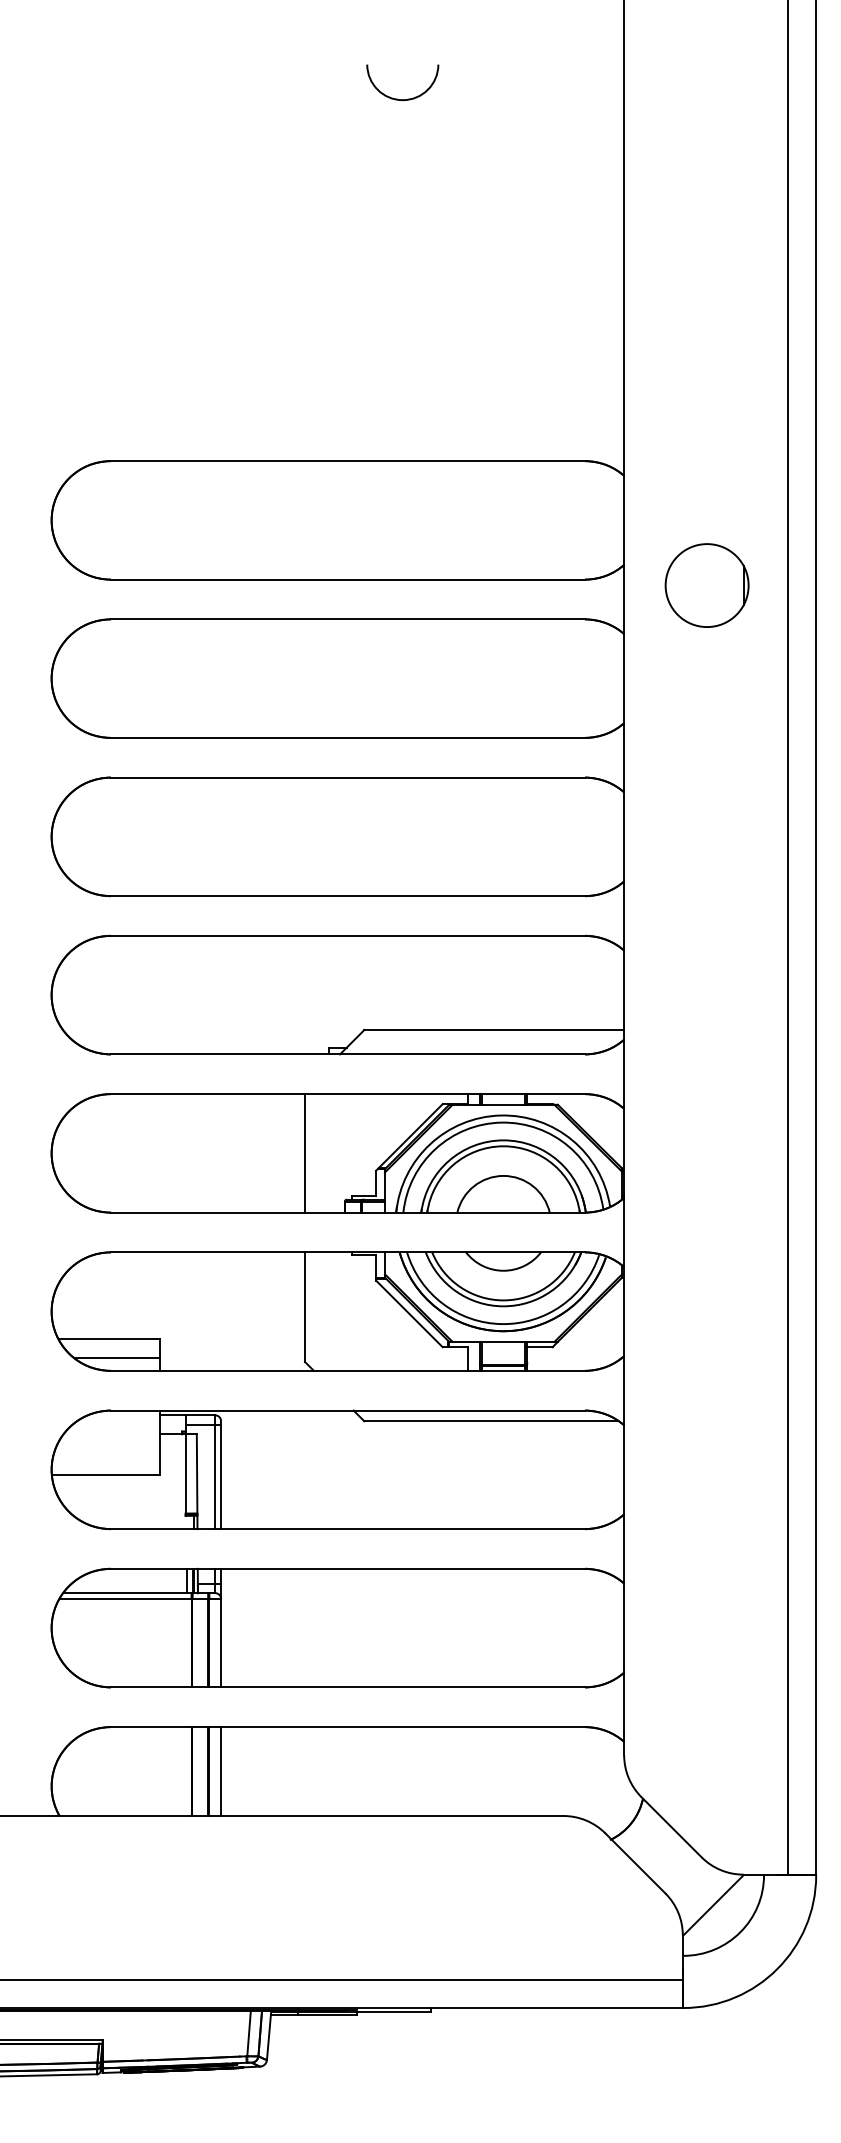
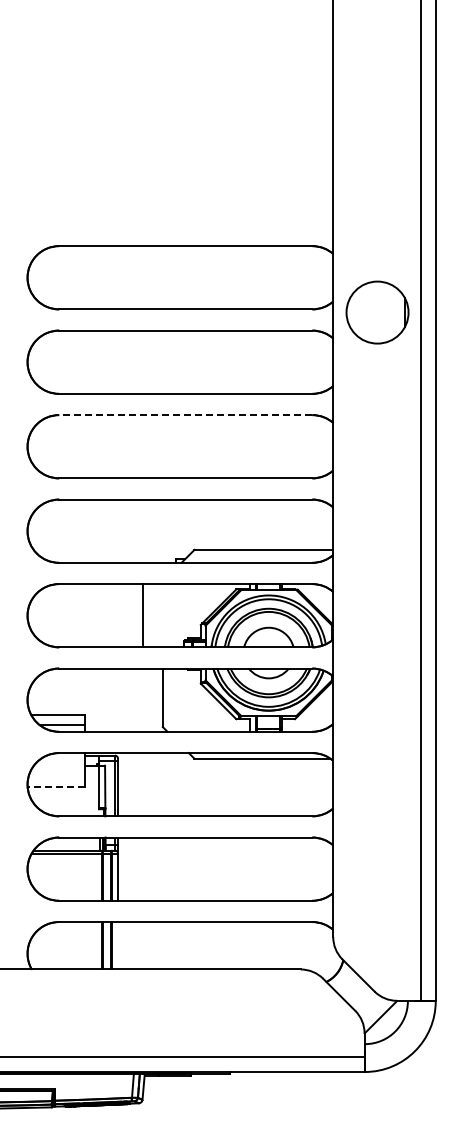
arc: (401, 98) -> (214, 52), removed
circle: (707, 585) -> (377, 312), size x1.4
line: (347, 778) -> (185, 415), solid -> dashed
line: (304, 1152) -> (142, 615), moved
line: (105, 1475) -> (56, 787), solid -> dashed
line: (221, 1771) -> (118, 945), removed

